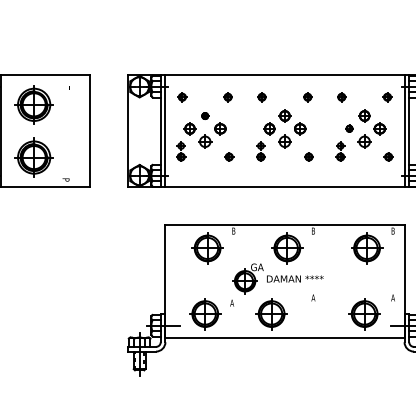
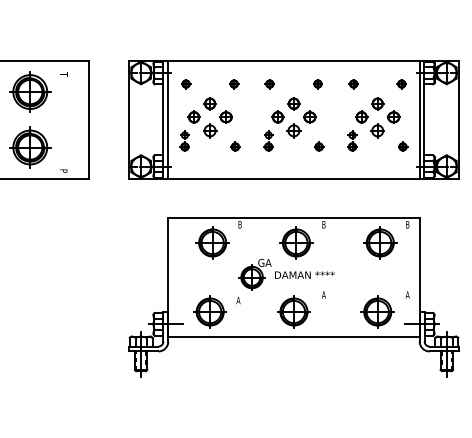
part: (204, 115) -> (209, 103), size x1.67
part: (349, 128) -> (361, 116), size x1.67
part: (271, 313) -> (293, 311), moved

